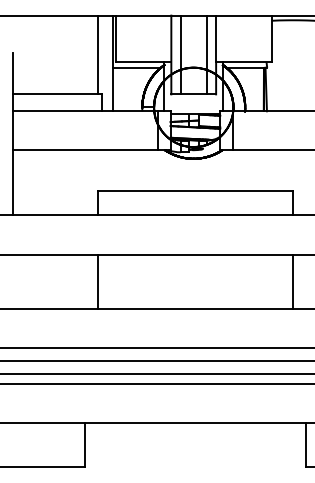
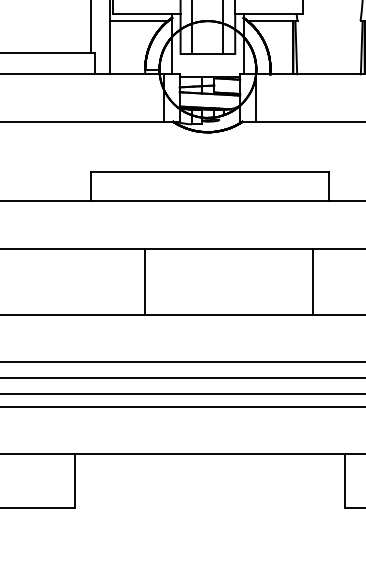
line: (97, 281) -> (144, 281), moved
line: (293, 281) -> (313, 281), moved

